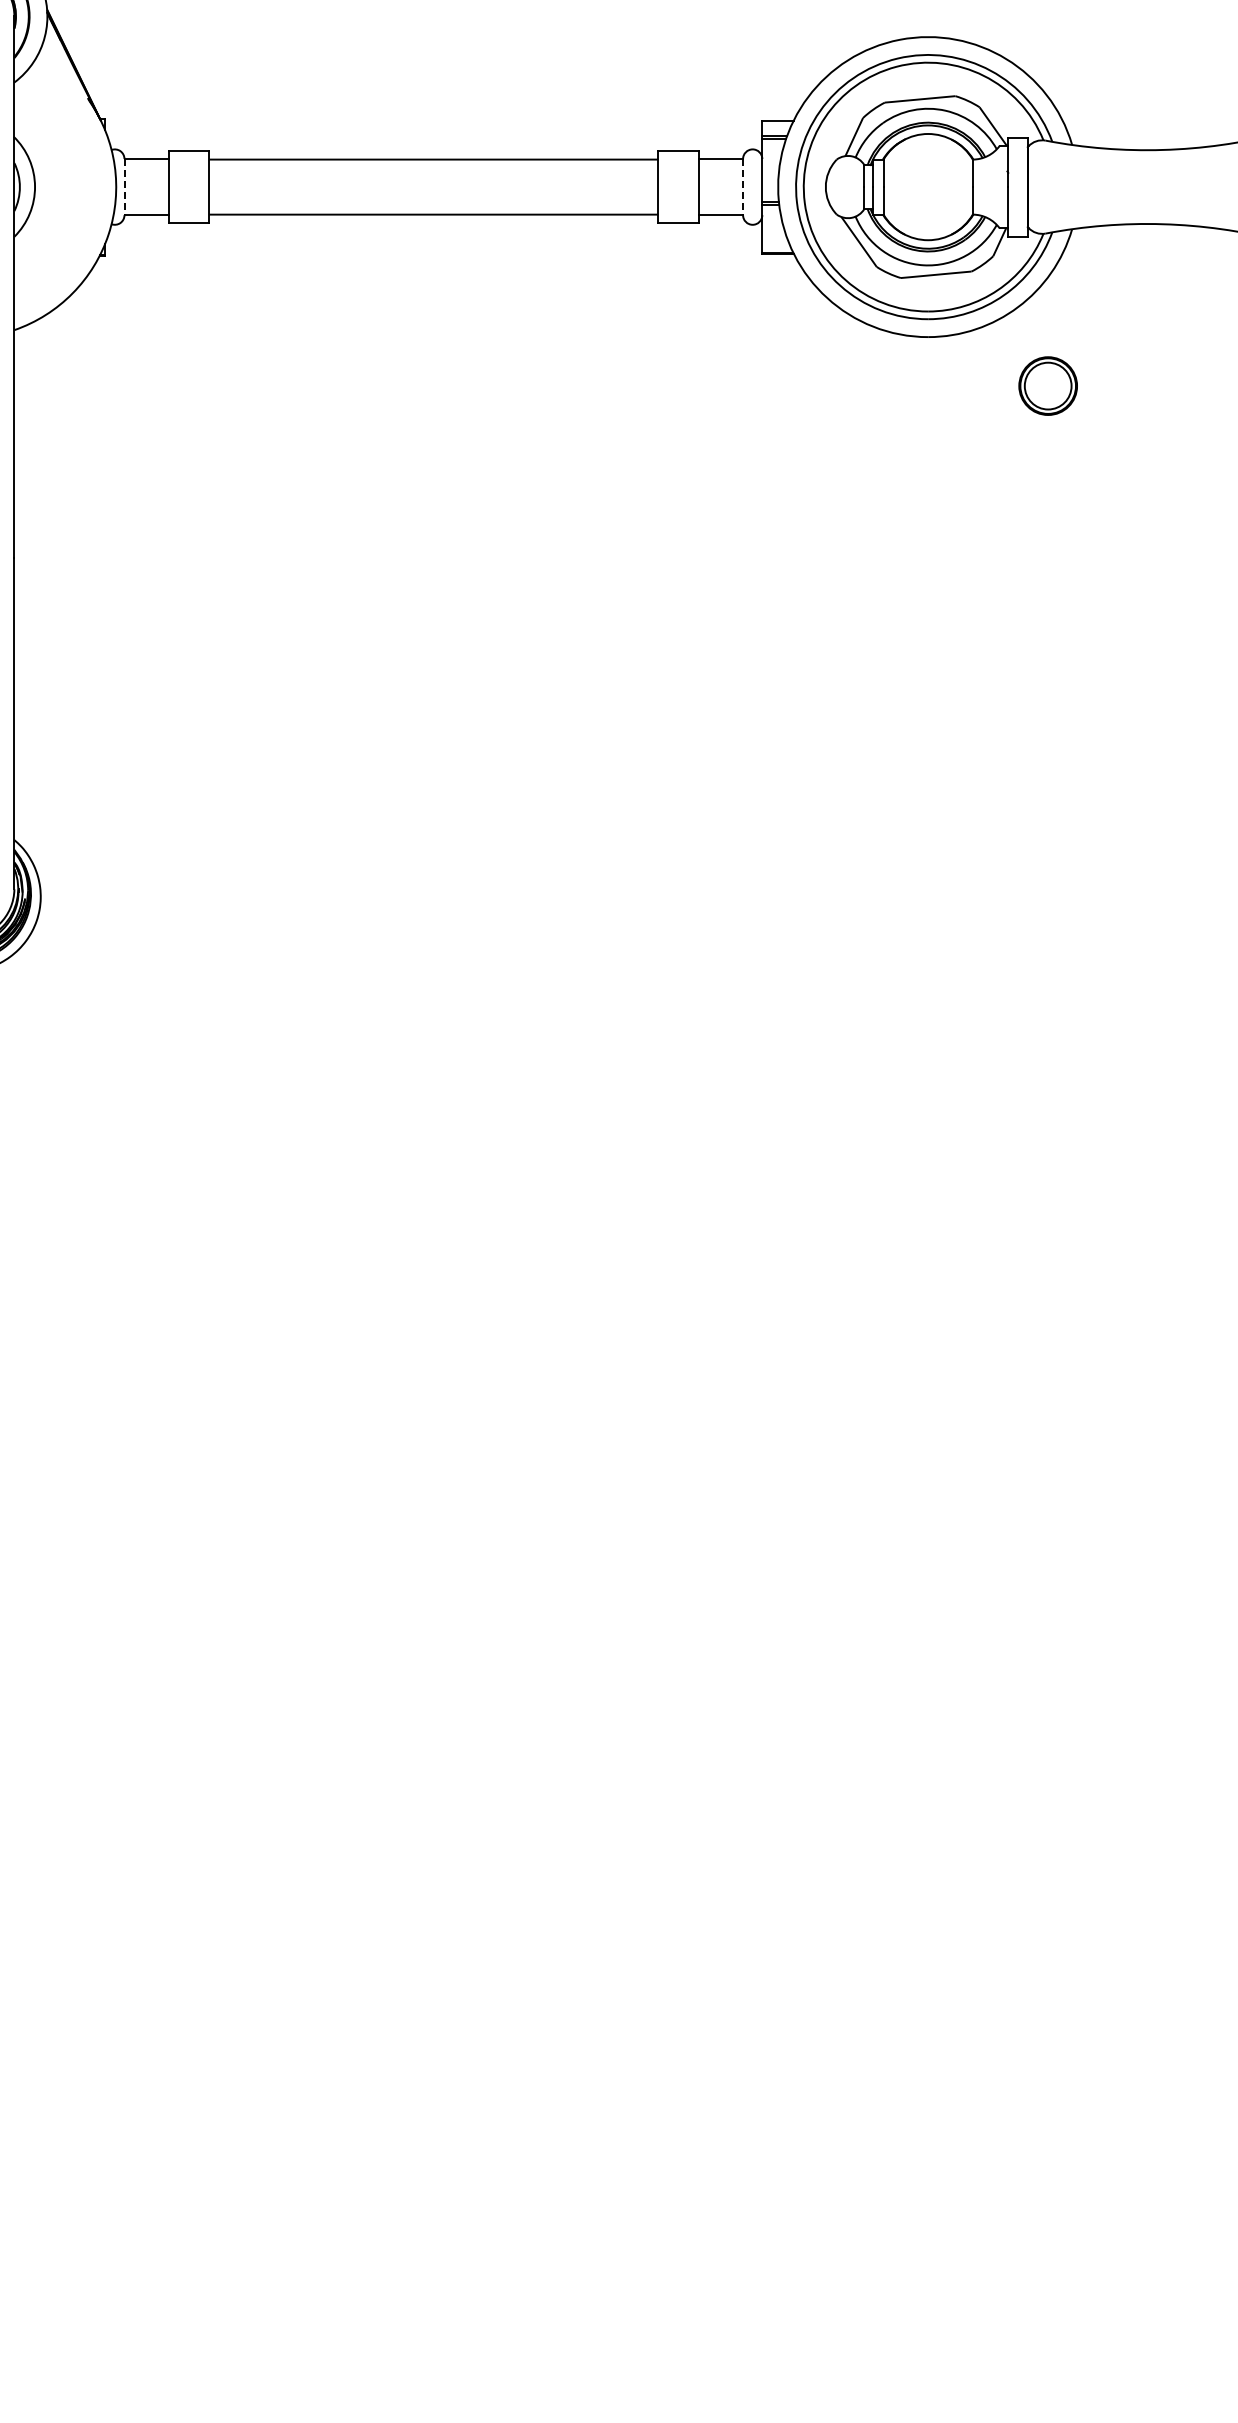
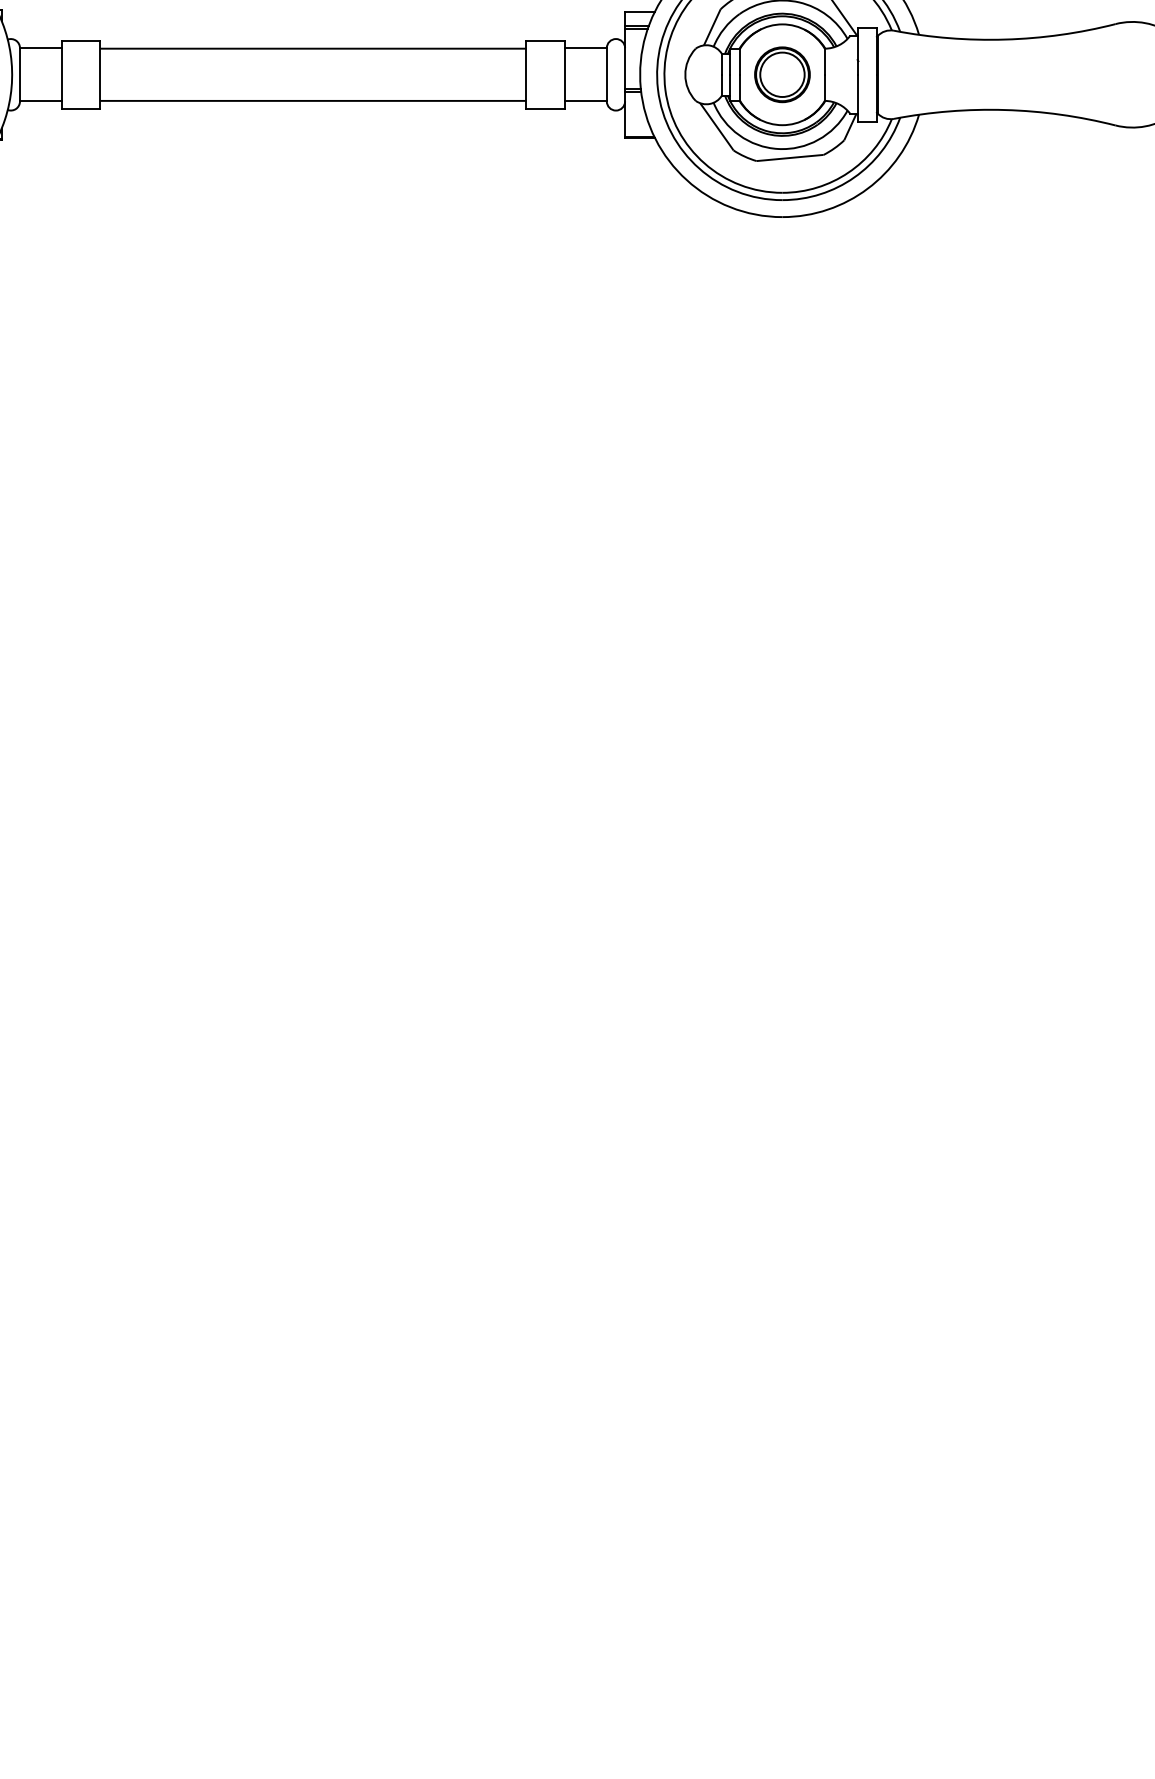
line: (124, 187) -> (20, 75), dashed -> solid
line: (743, 187) -> (607, 75), dashed -> solid
part: (1047, 385) -> (781, 74), moved

